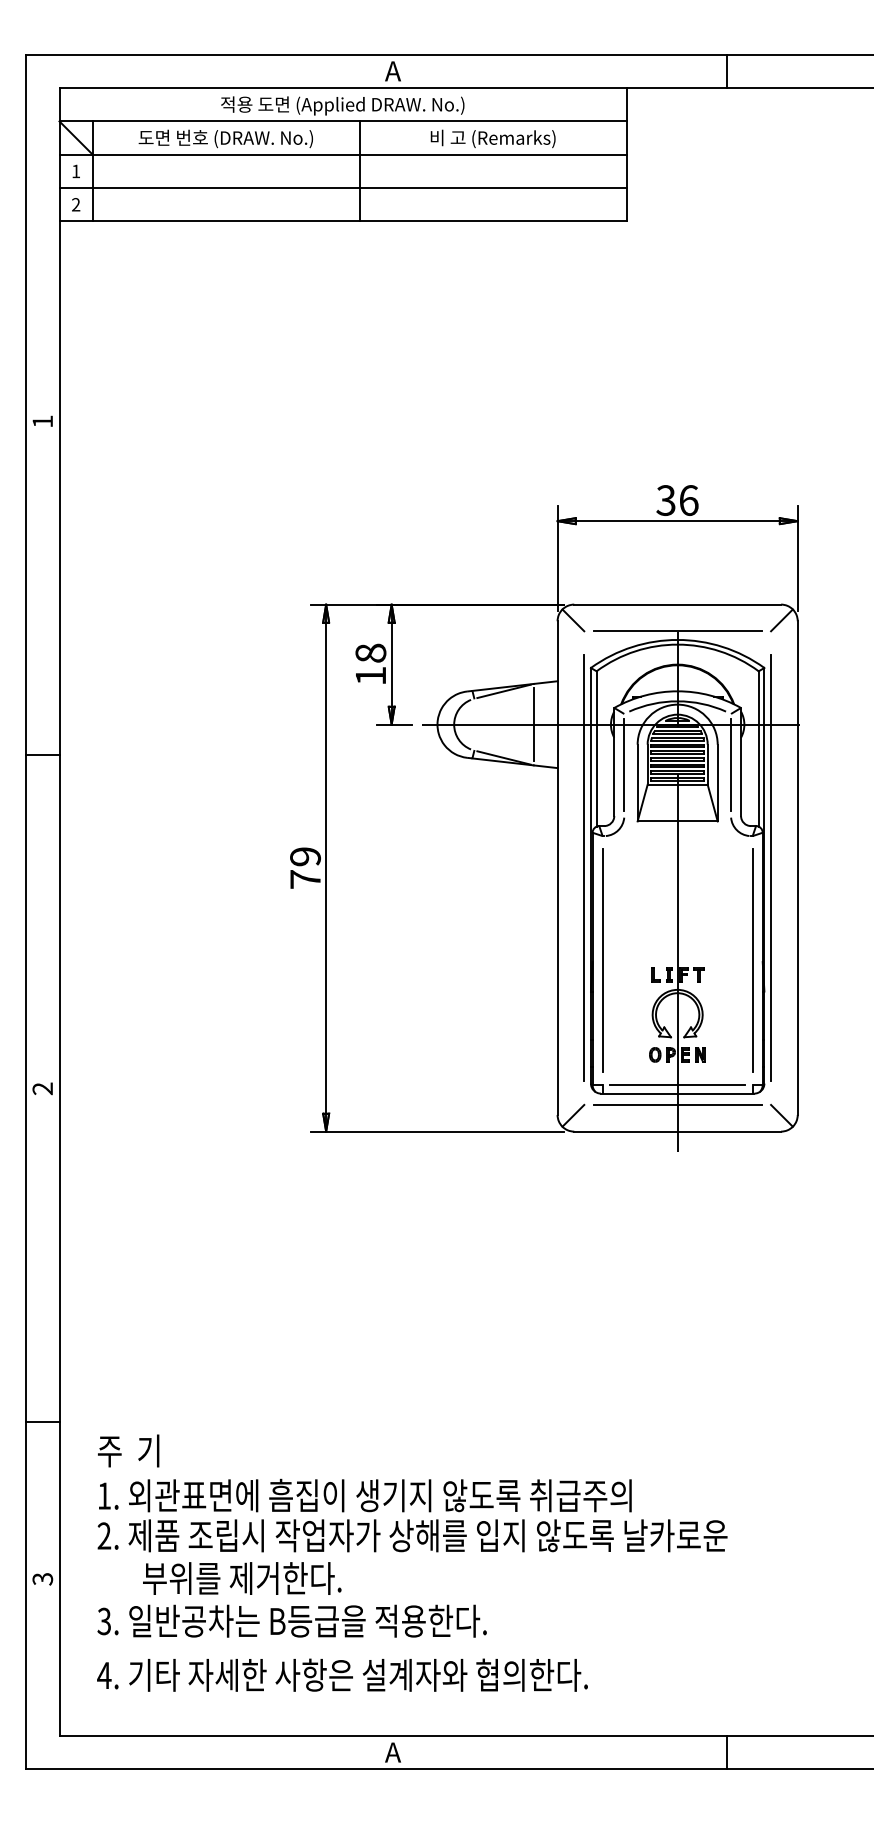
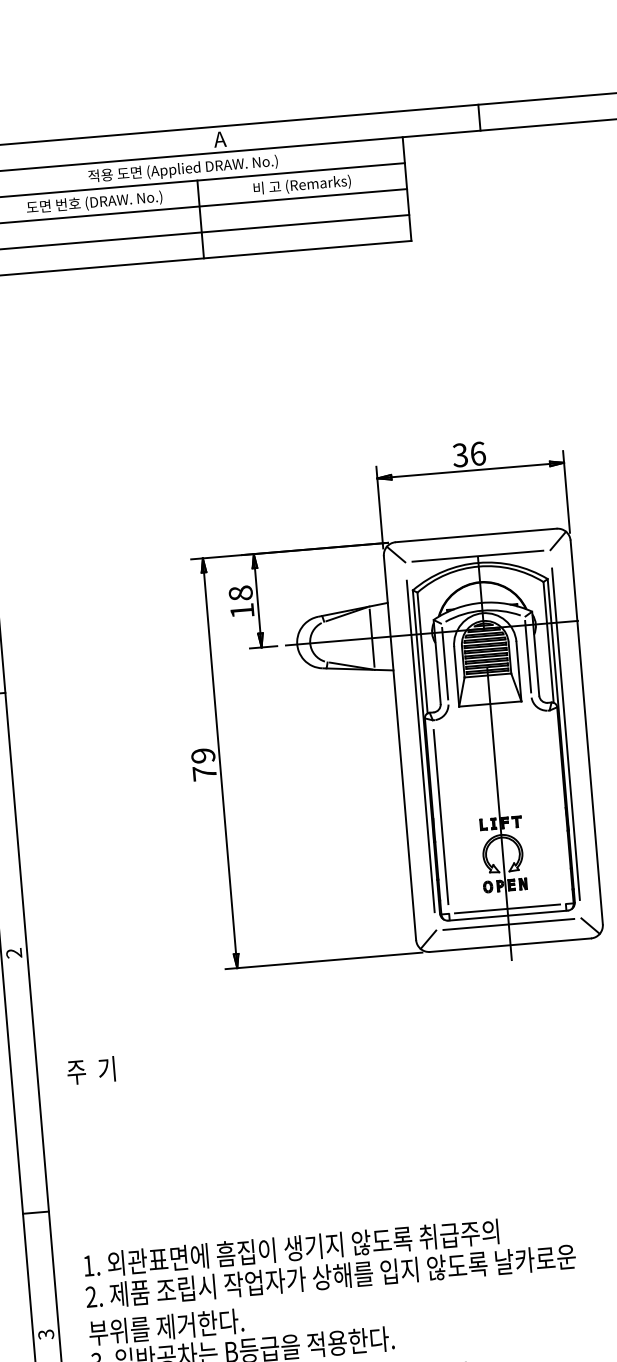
line: (752, 960) -> (557, 807), removed
text: (128, 1450) -> (91, 1070), moved
text: (242, 1578) -> (166, 1327), moved

